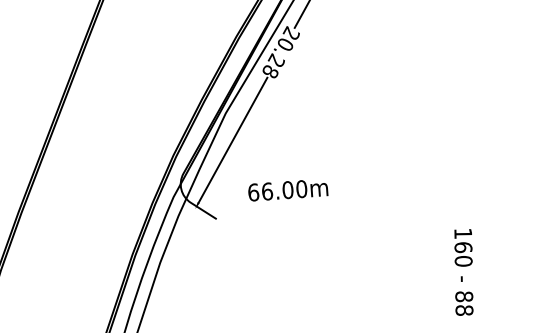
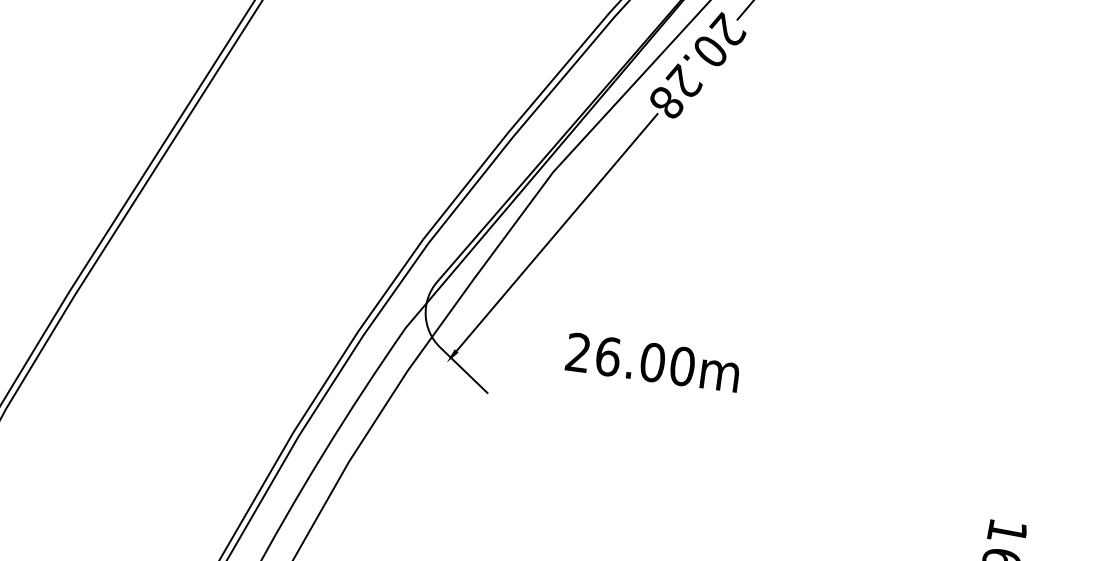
text: (253, 192) -> (578, 352), 66.00m -> 26.00m

